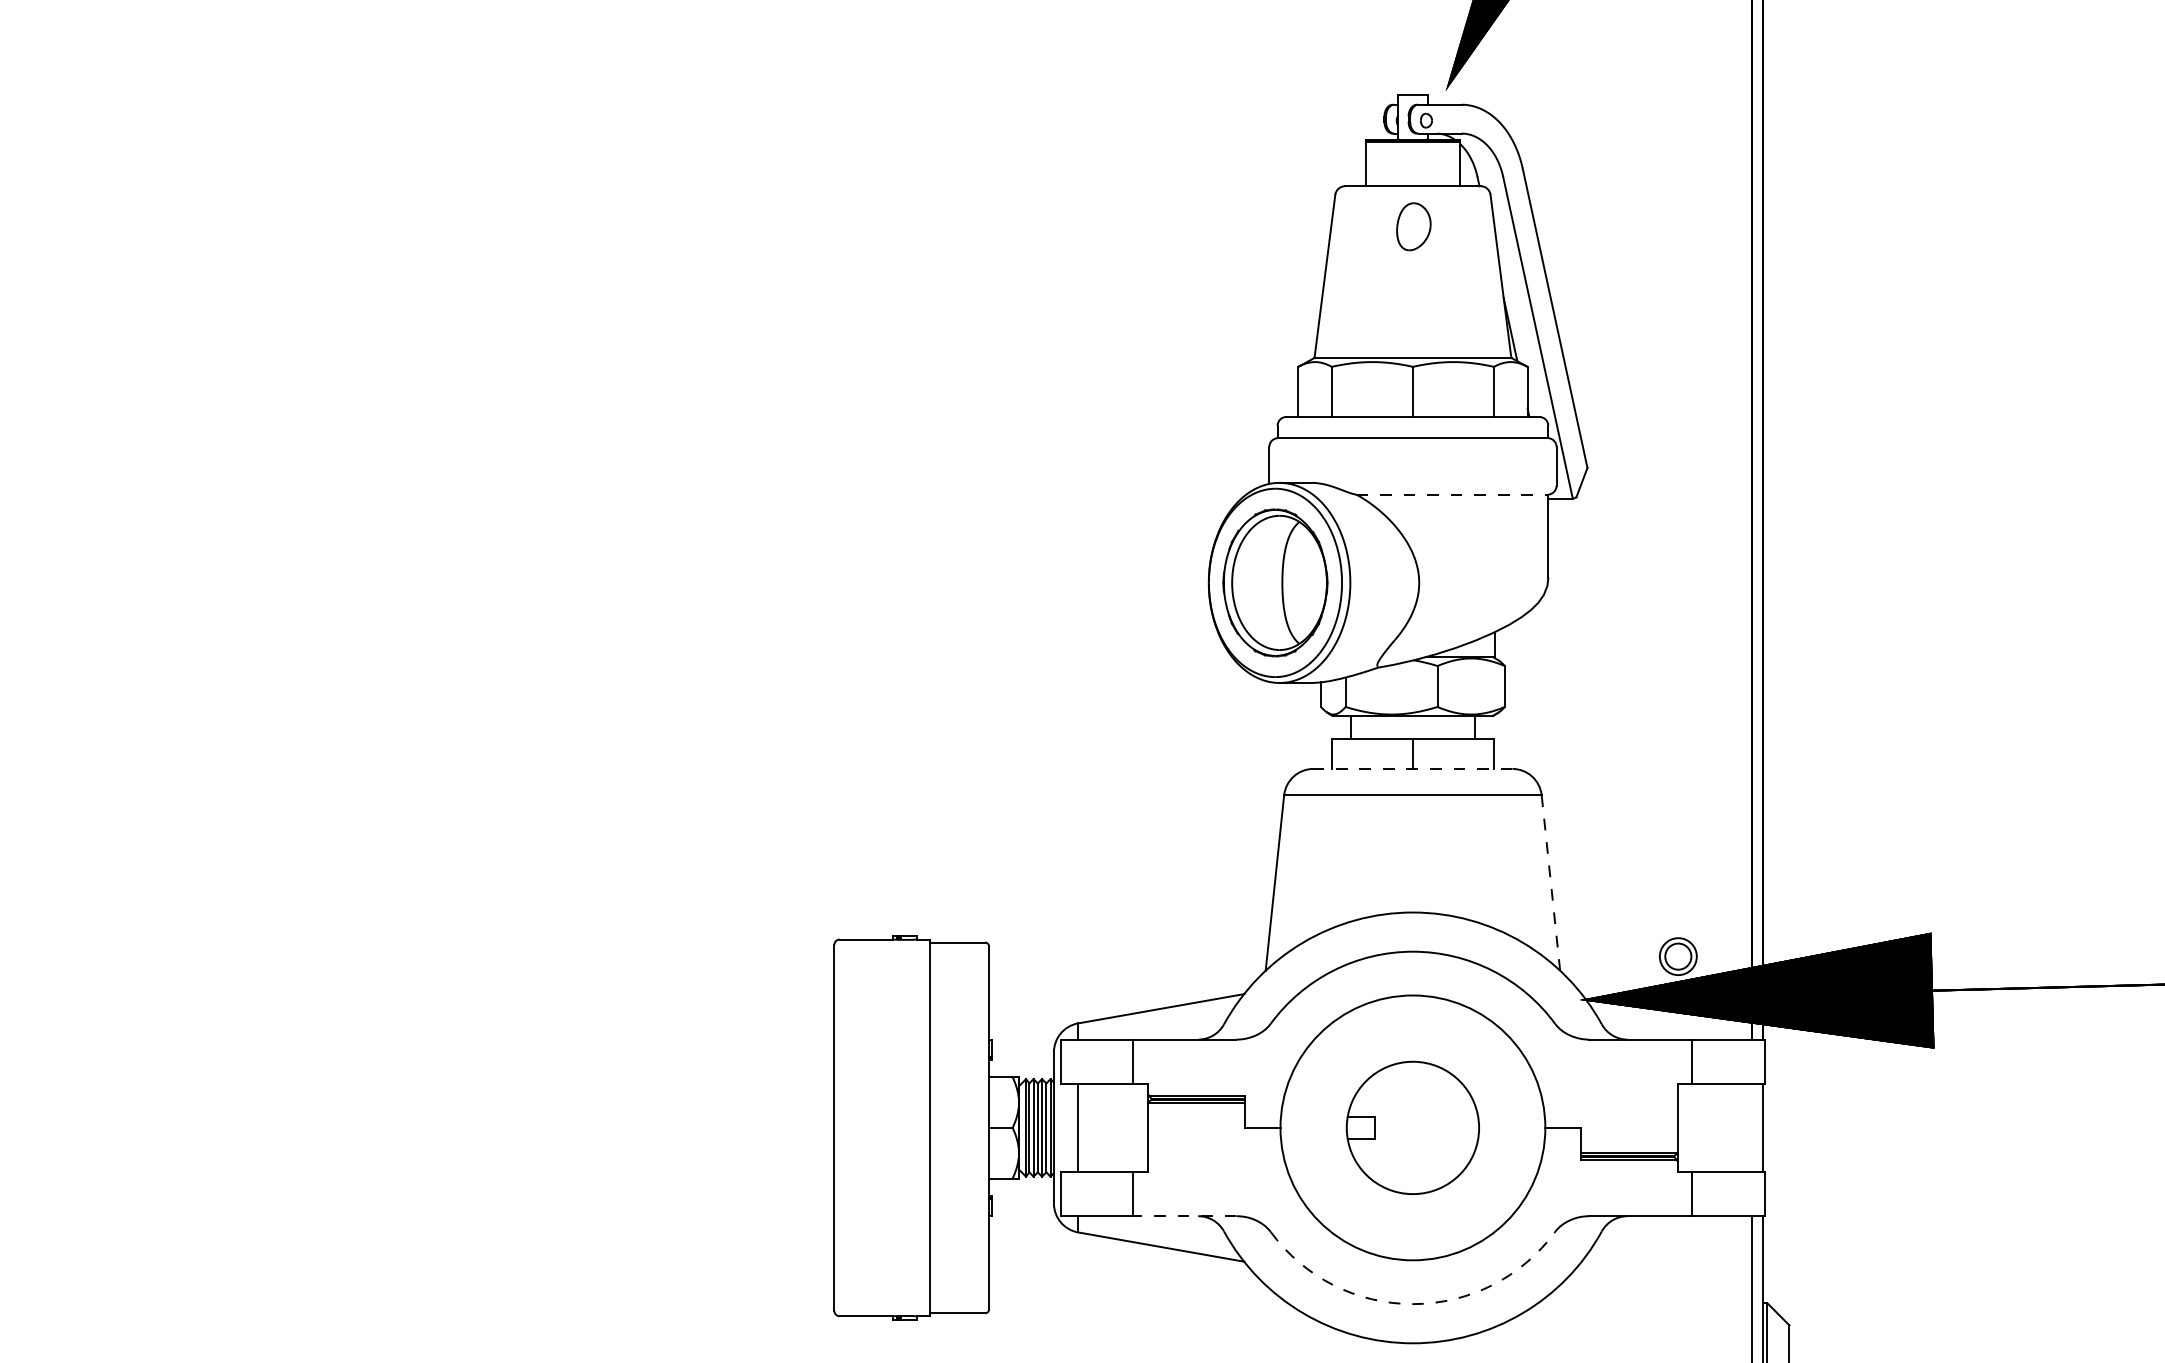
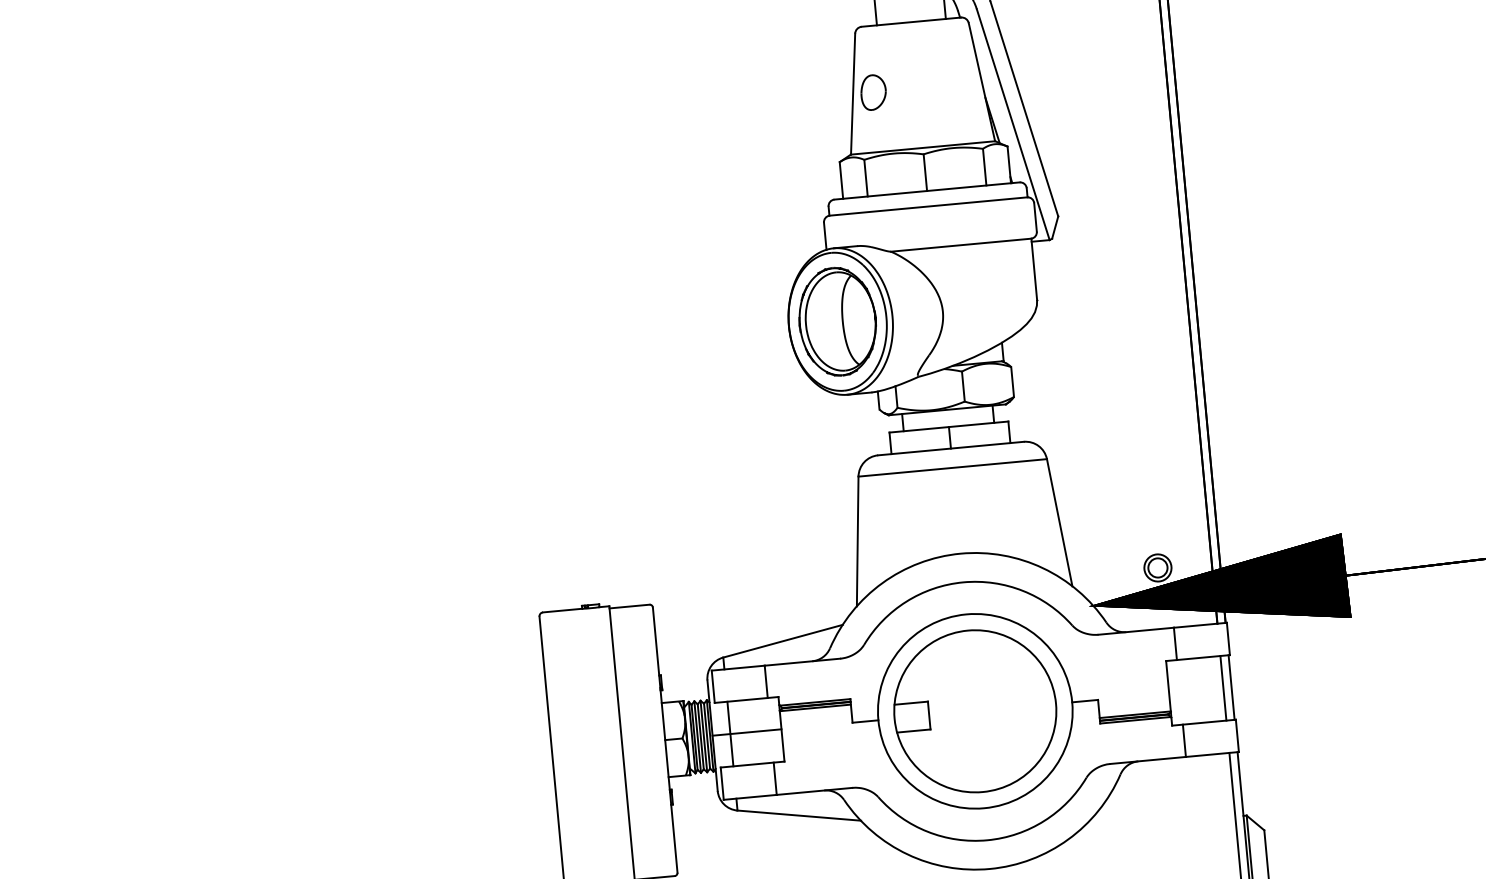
part: (1413, 226) -> (873, 92), moved
line: (1452, 494) -> (961, 245), dashed -> solid
line: (1412, 768) -> (950, 448), dashed -> solid
line: (1550, 883) -> (1059, 523), dashed -> solid
line: (1100, 1127) -> (746, 732), added
part: (1412, 1127) -> (974, 711), size x1.67
line: (1751, 1127) -> (1223, 688), added
line: (1184, 1216) -> (814, 791), dashed -> solid
arc: (1412, 1304) -> (987, 840), dashed -> solid

